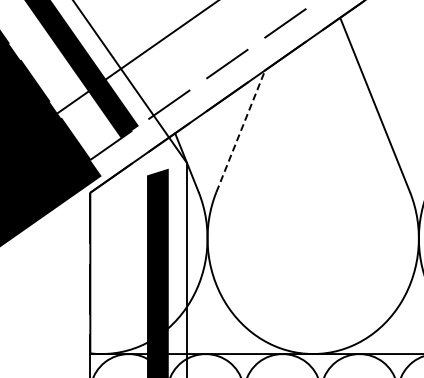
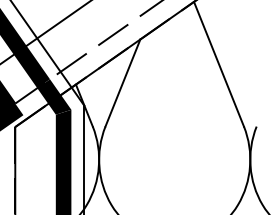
line: (240, 131) -> (122, 83), dashed -> solid
fill: (144, 150) -> (54, 96), added

